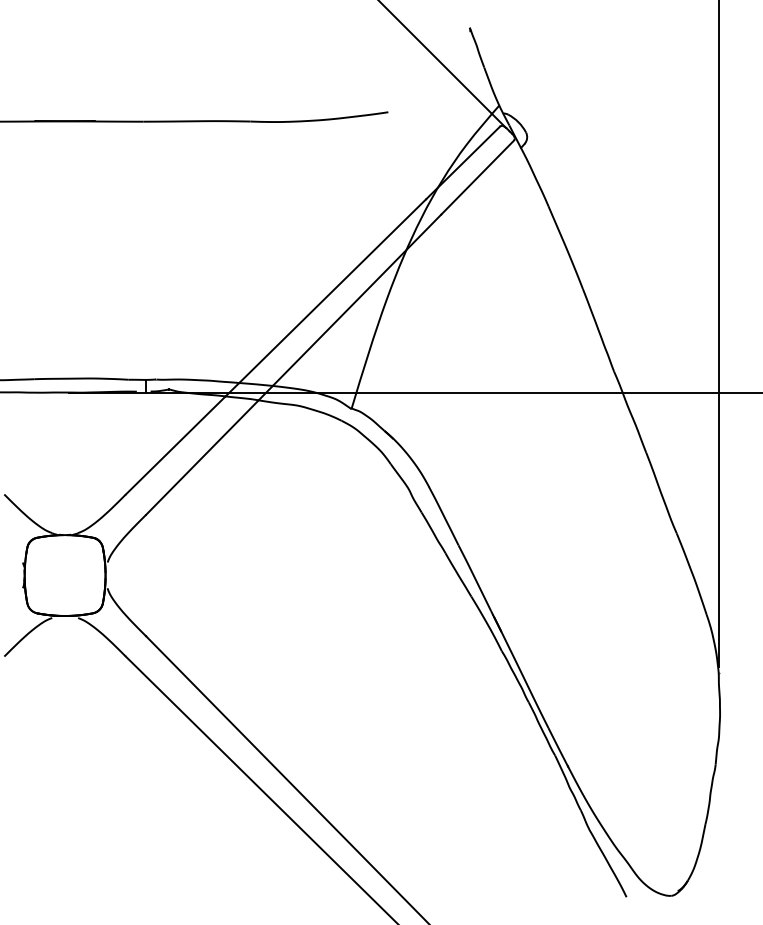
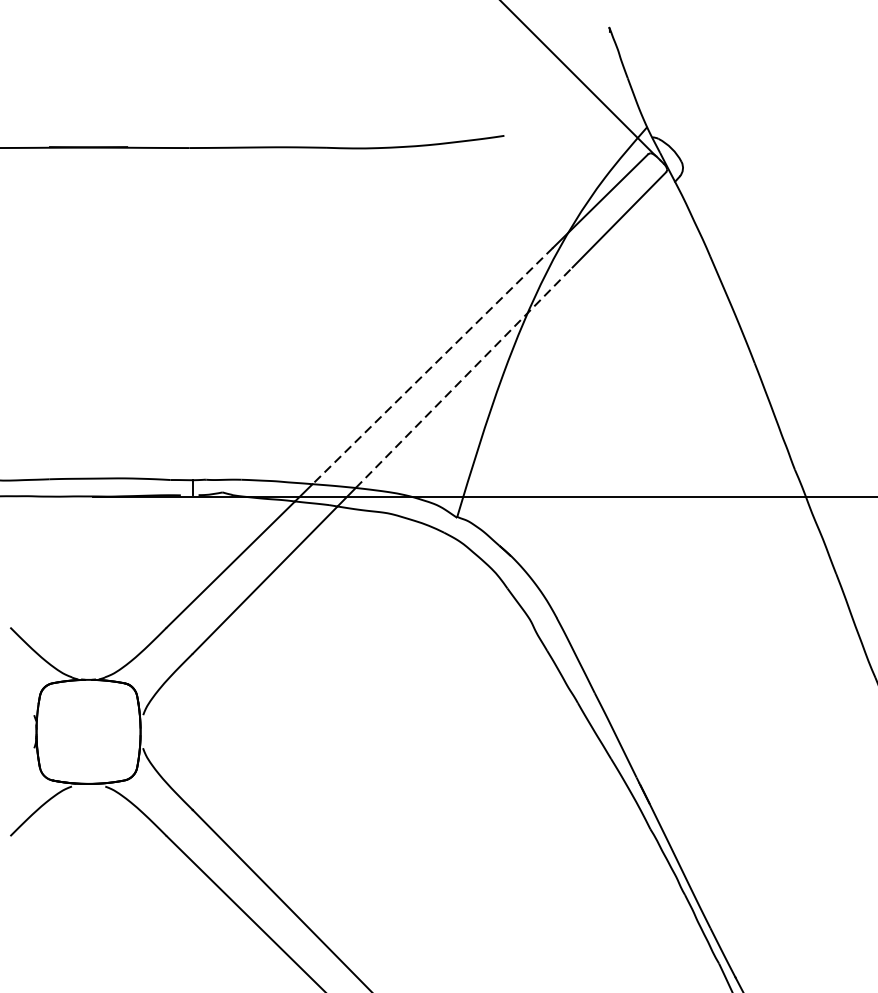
line: (332, 291) -> (432, 366), solid -> dashed
line: (357, 299) -> (464, 376), solid -> dashed

